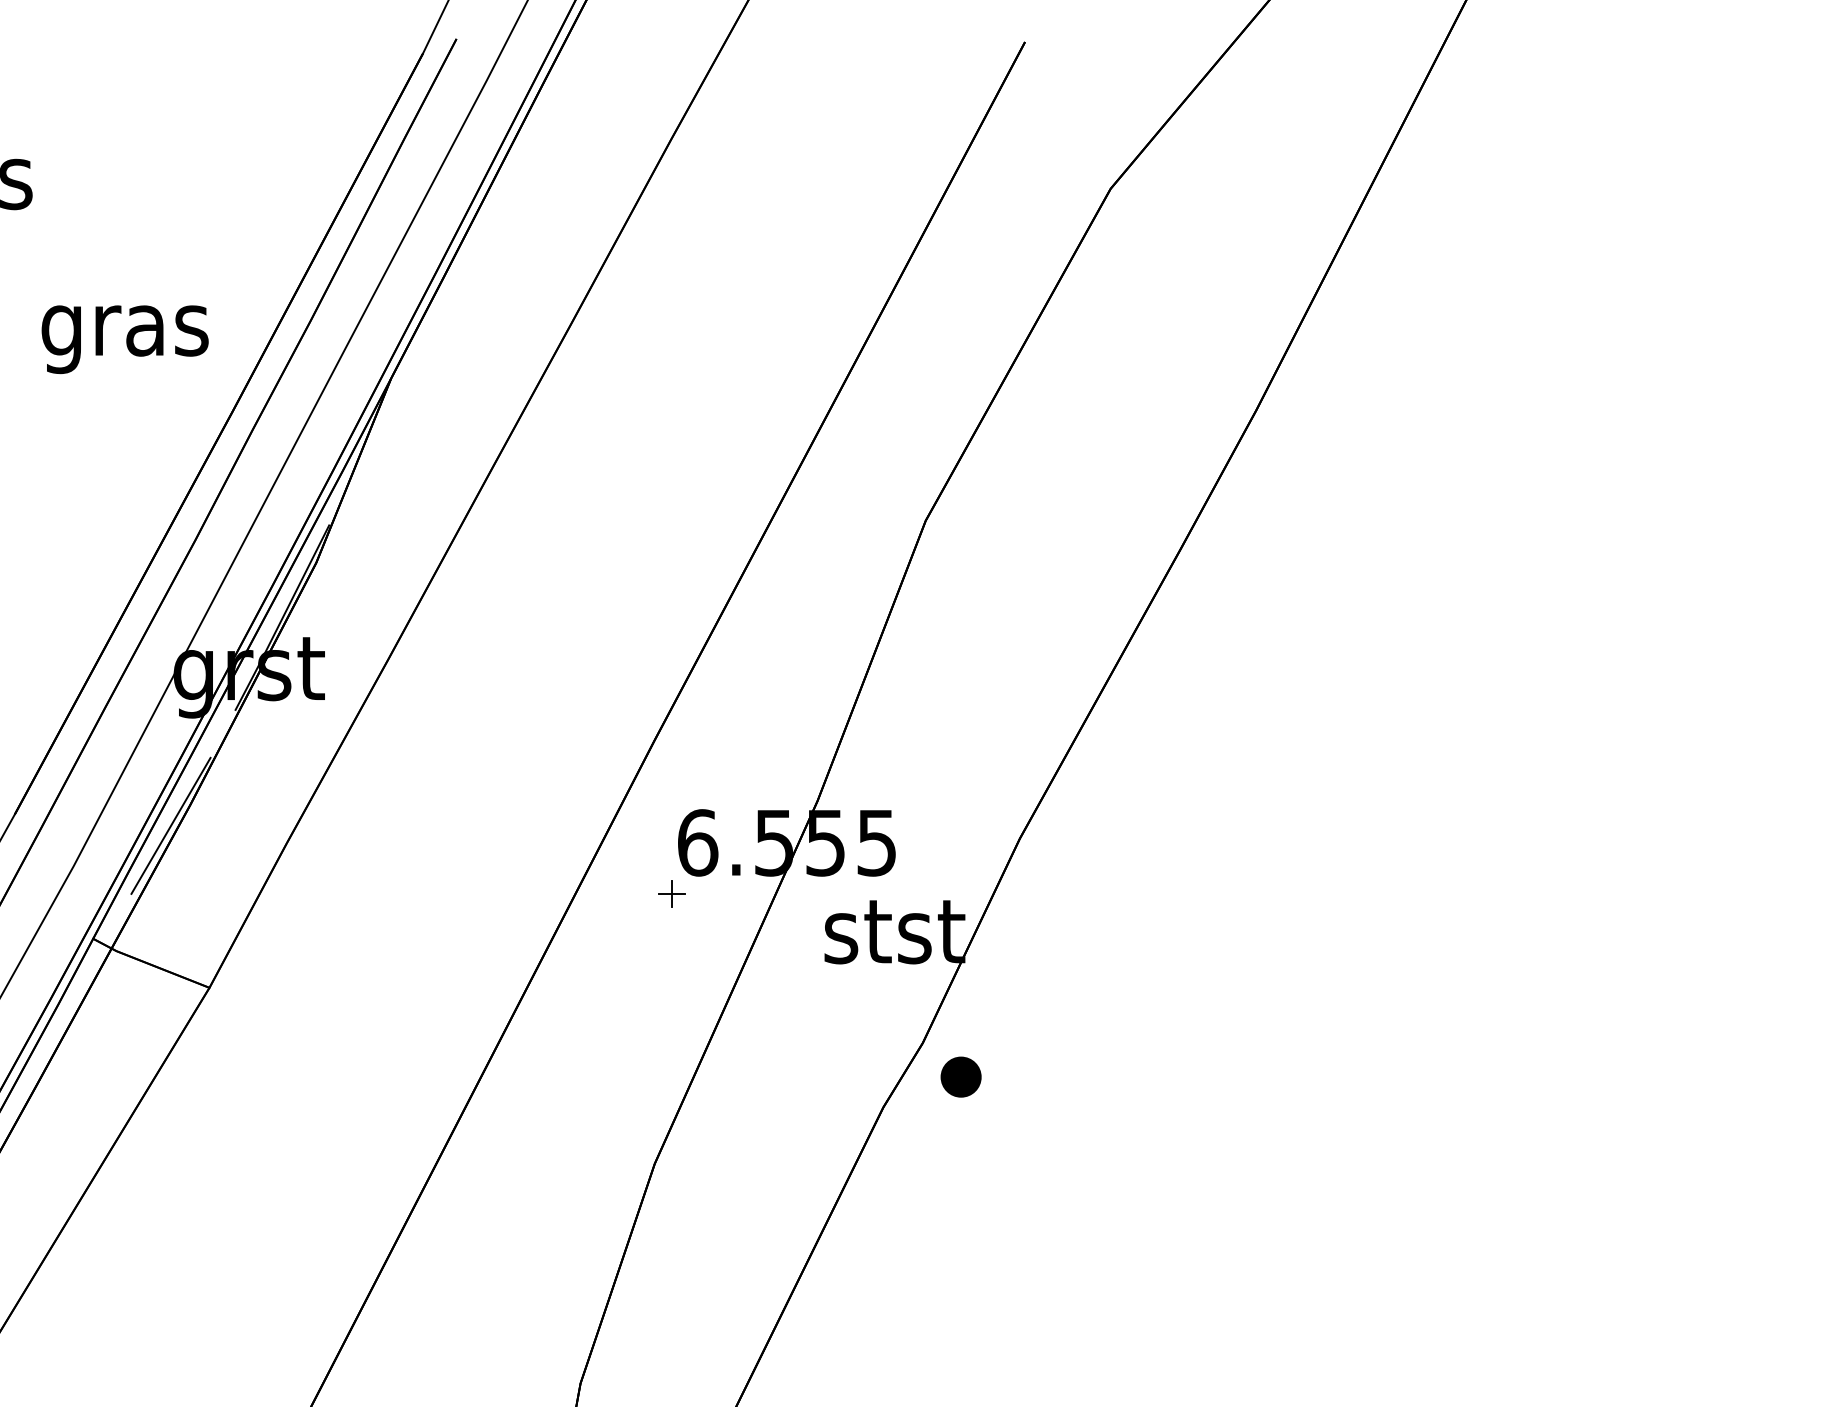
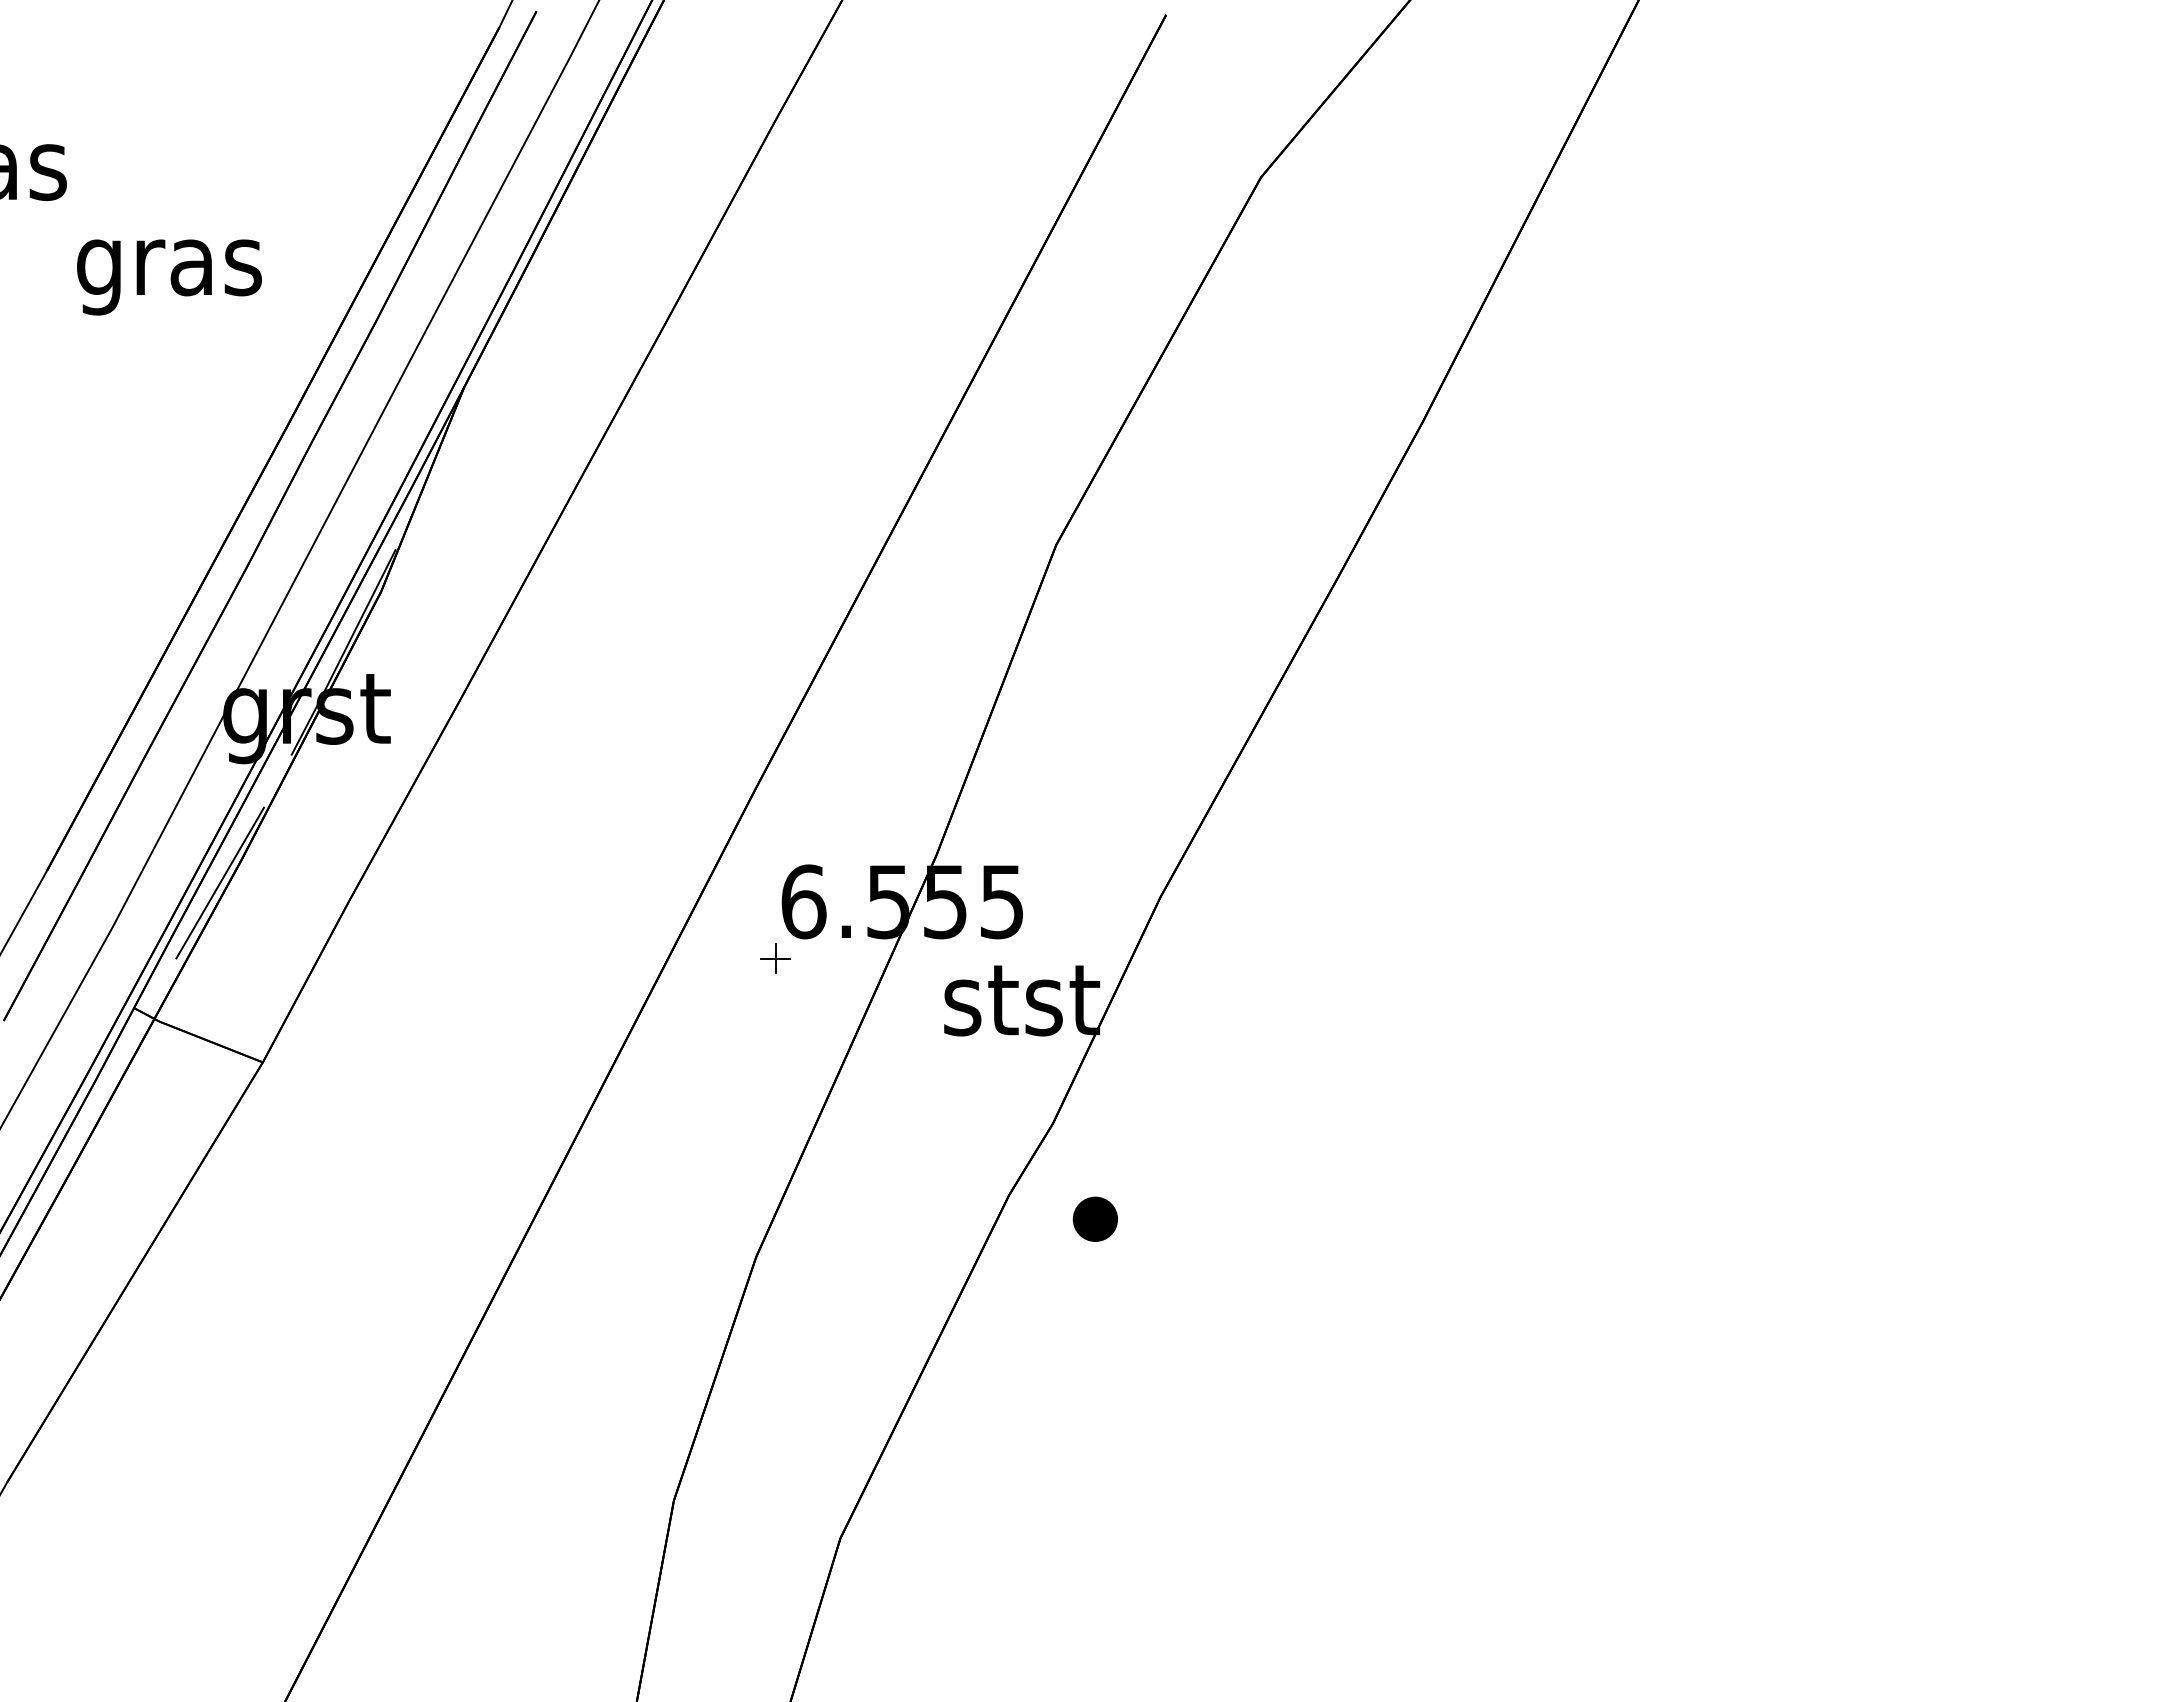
text: (125, 339) -> (169, 277), moved
part: (960, 1076) -> (1094, 1218), moved

